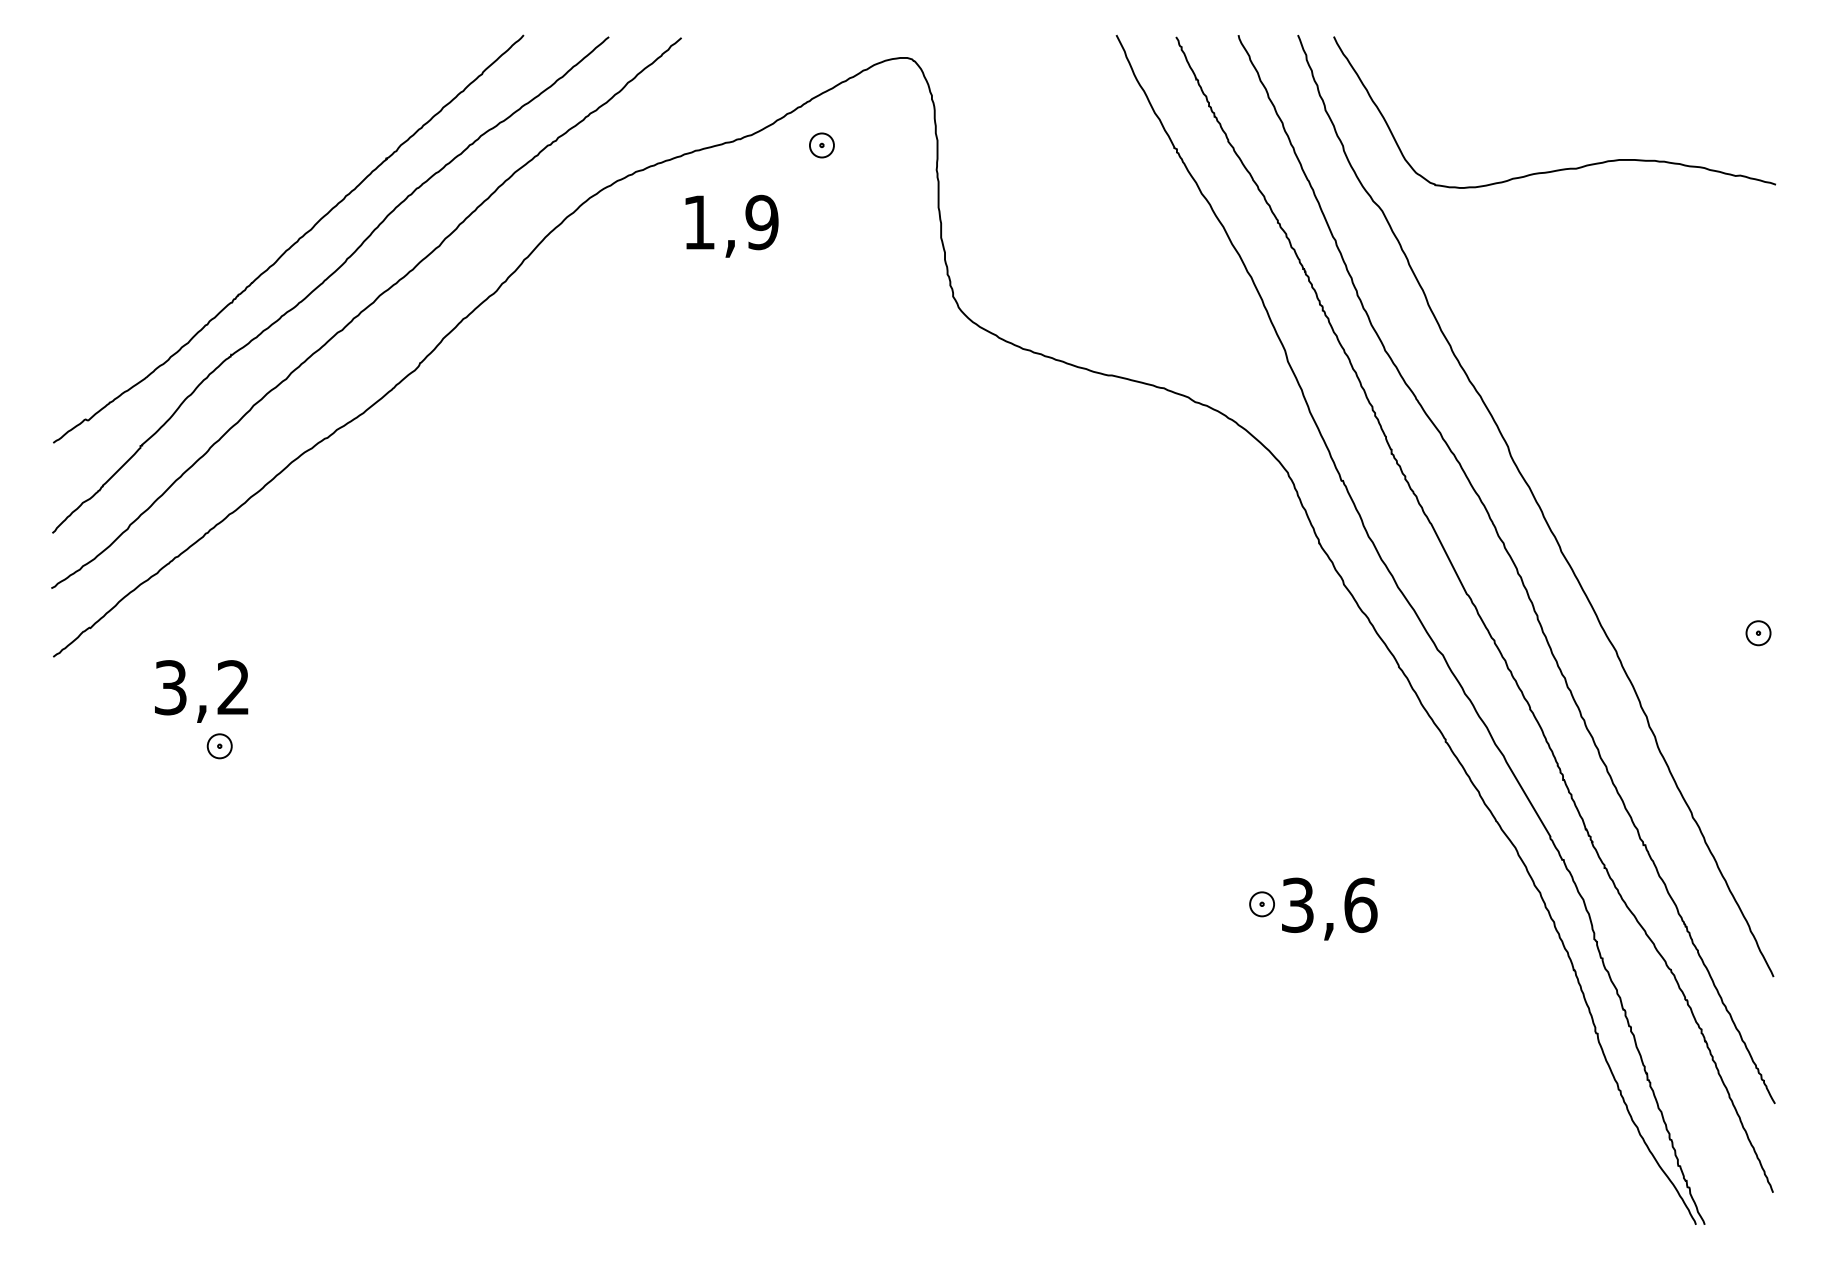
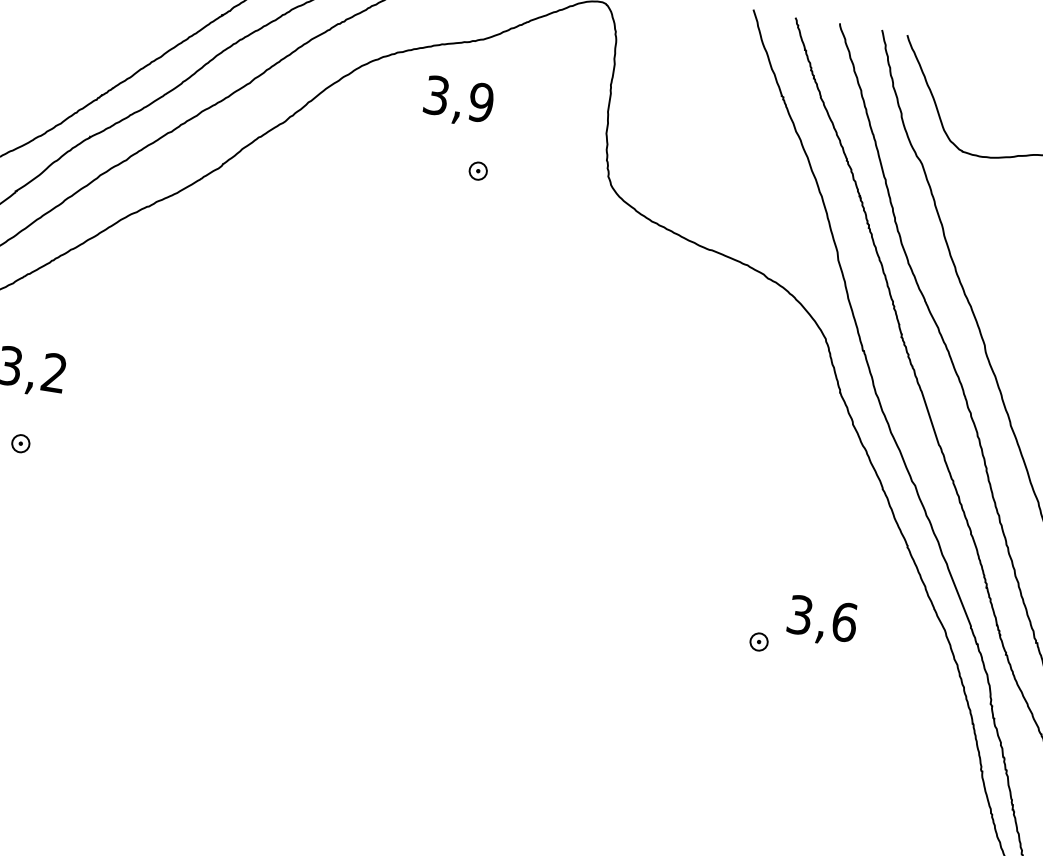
part: (821, 145) -> (477, 171), moved
text: (698, 222) -> (436, 95), 1,9 -> 3,9
part: (219, 746) -> (20, 443), moved
text: (1329, 908) -> (822, 620), moved

